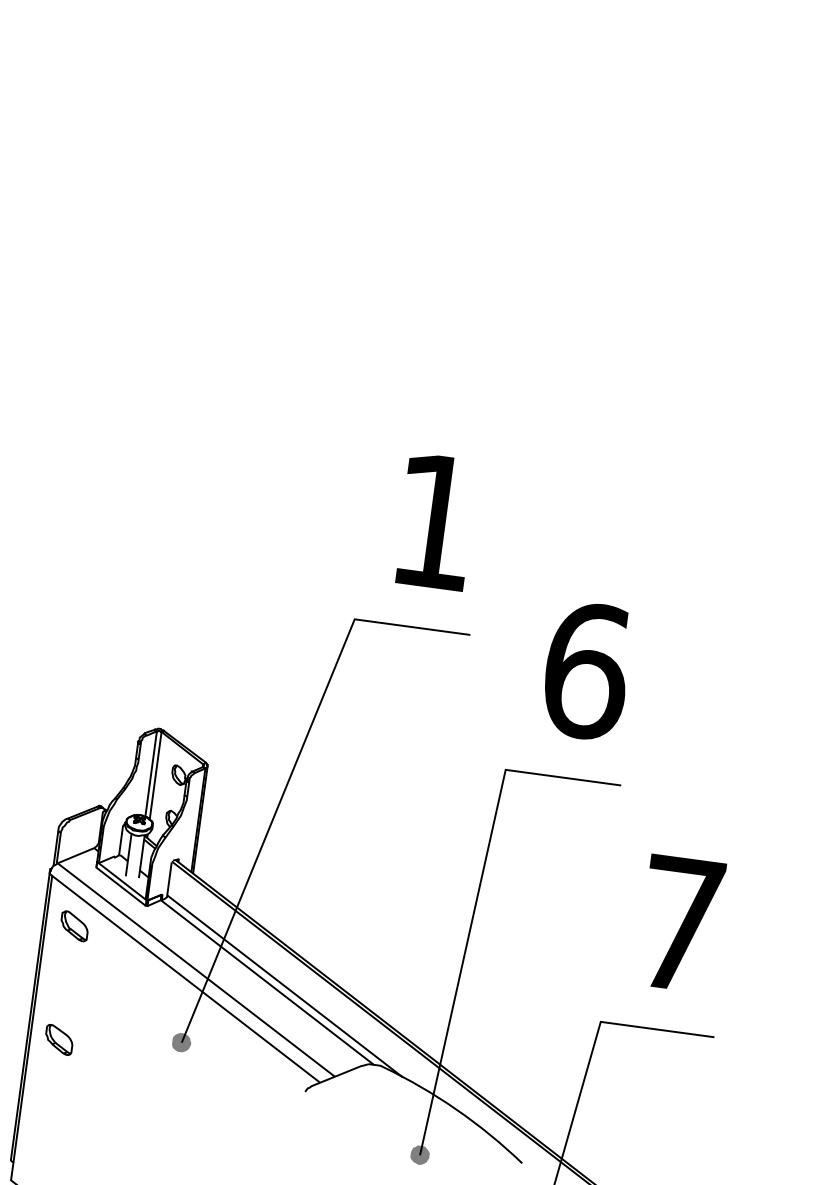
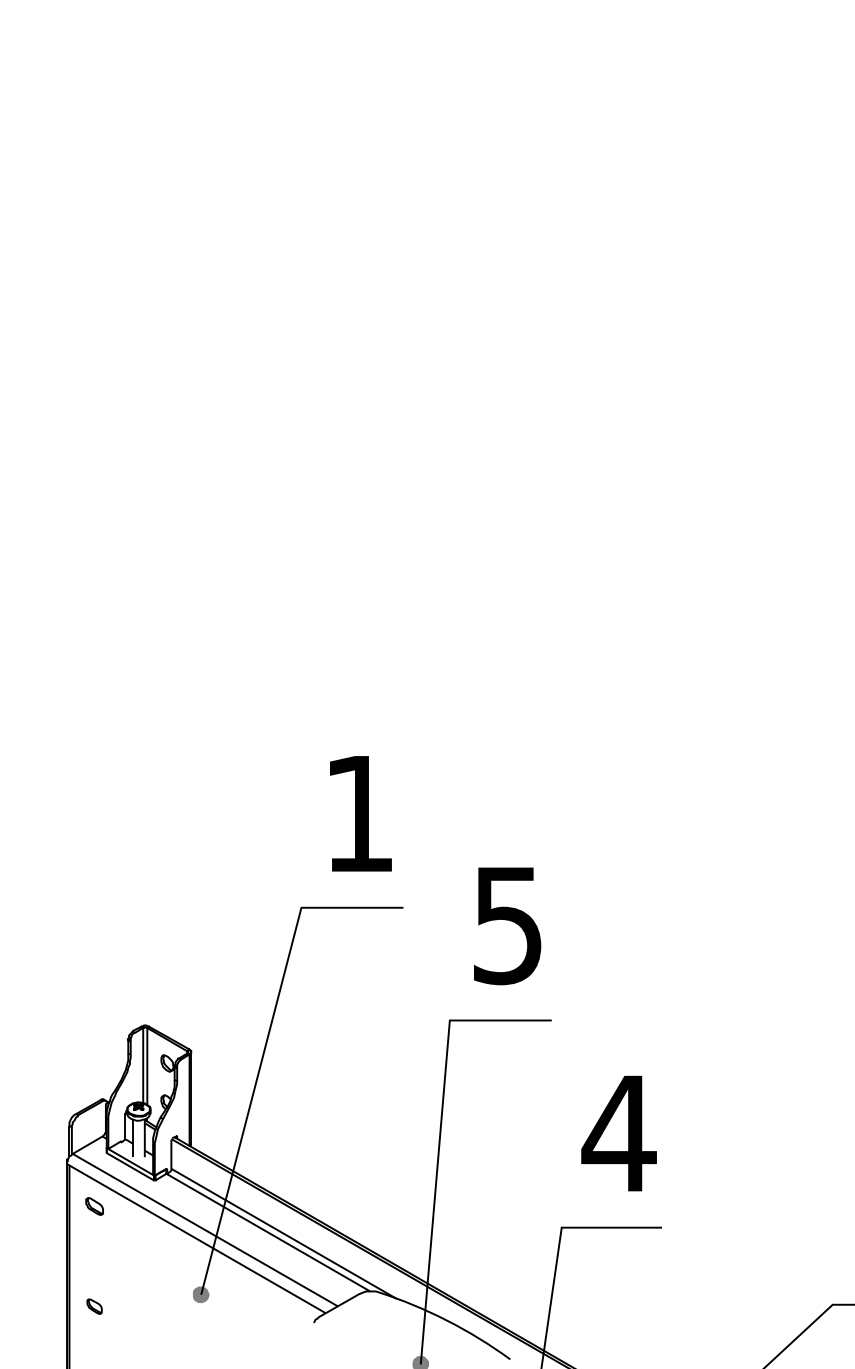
text: (586, 671) -> (508, 925), 6 -> 5
text: (679, 923) -> (618, 1133), 7 -> 4
part: (74, 926) -> (94, 1206), size x0.7
part: (58, 1039) -> (94, 1306), size x0.6

